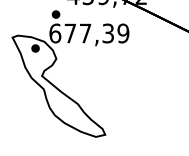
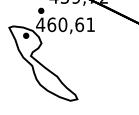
text: (89, 33) -> (65, 24), 677,39 -> 460,61

